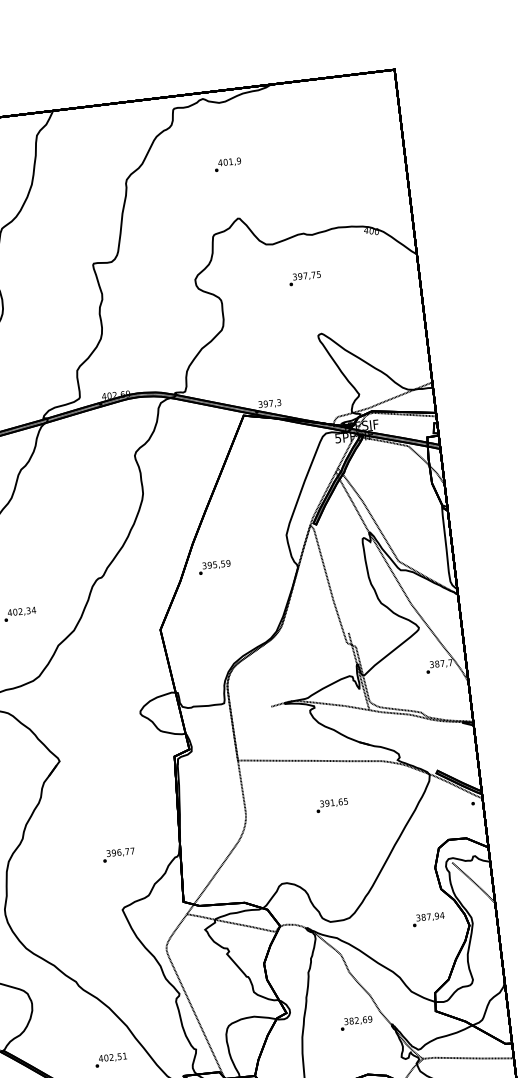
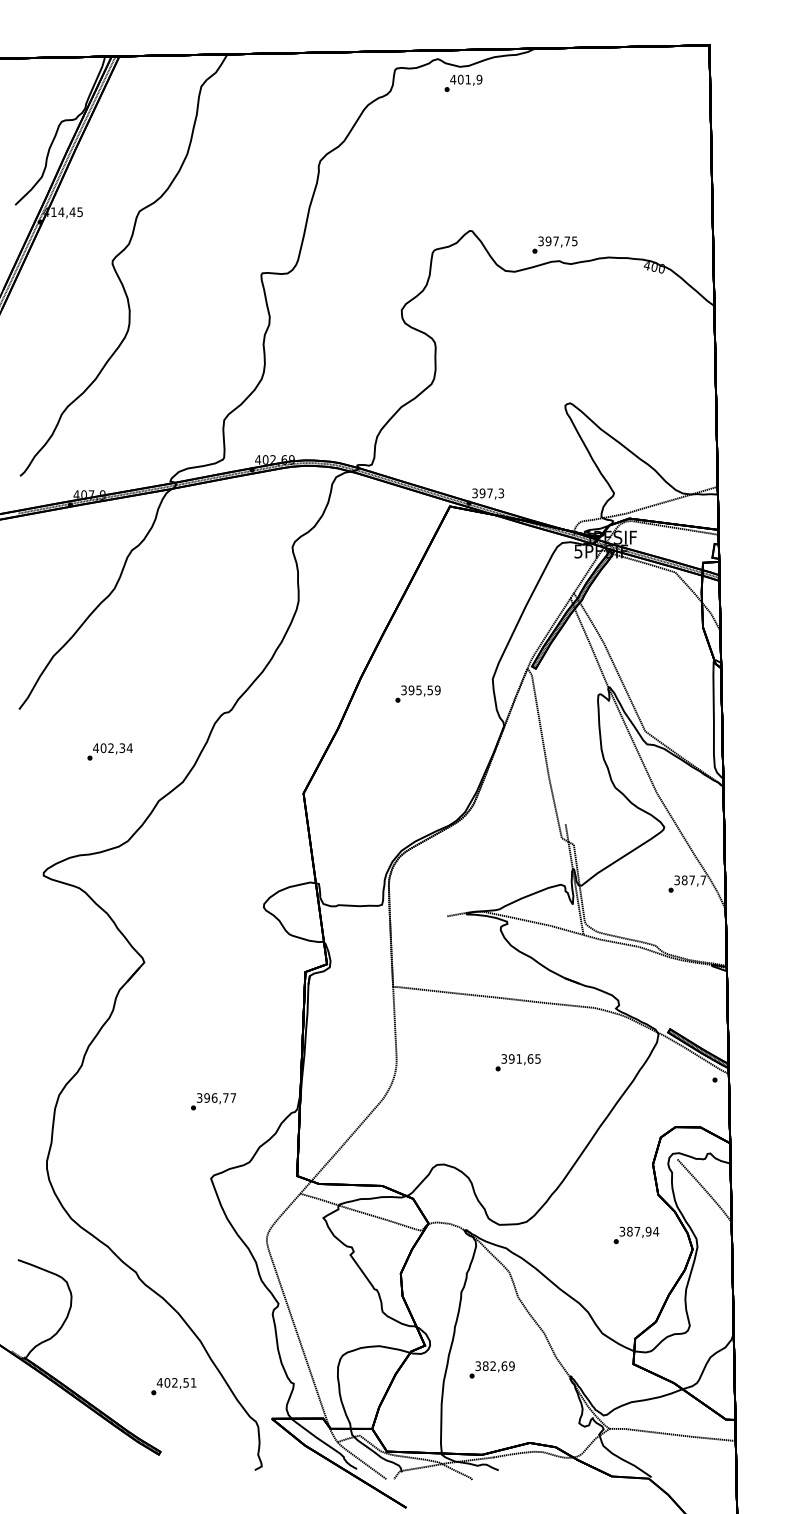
text: (227, 164) -> (463, 82), moved
text: (304, 278) -> (554, 244), moved
text: (214, 567) -> (417, 693), moved
text: (355, 1023) -> (491, 1369), moved

